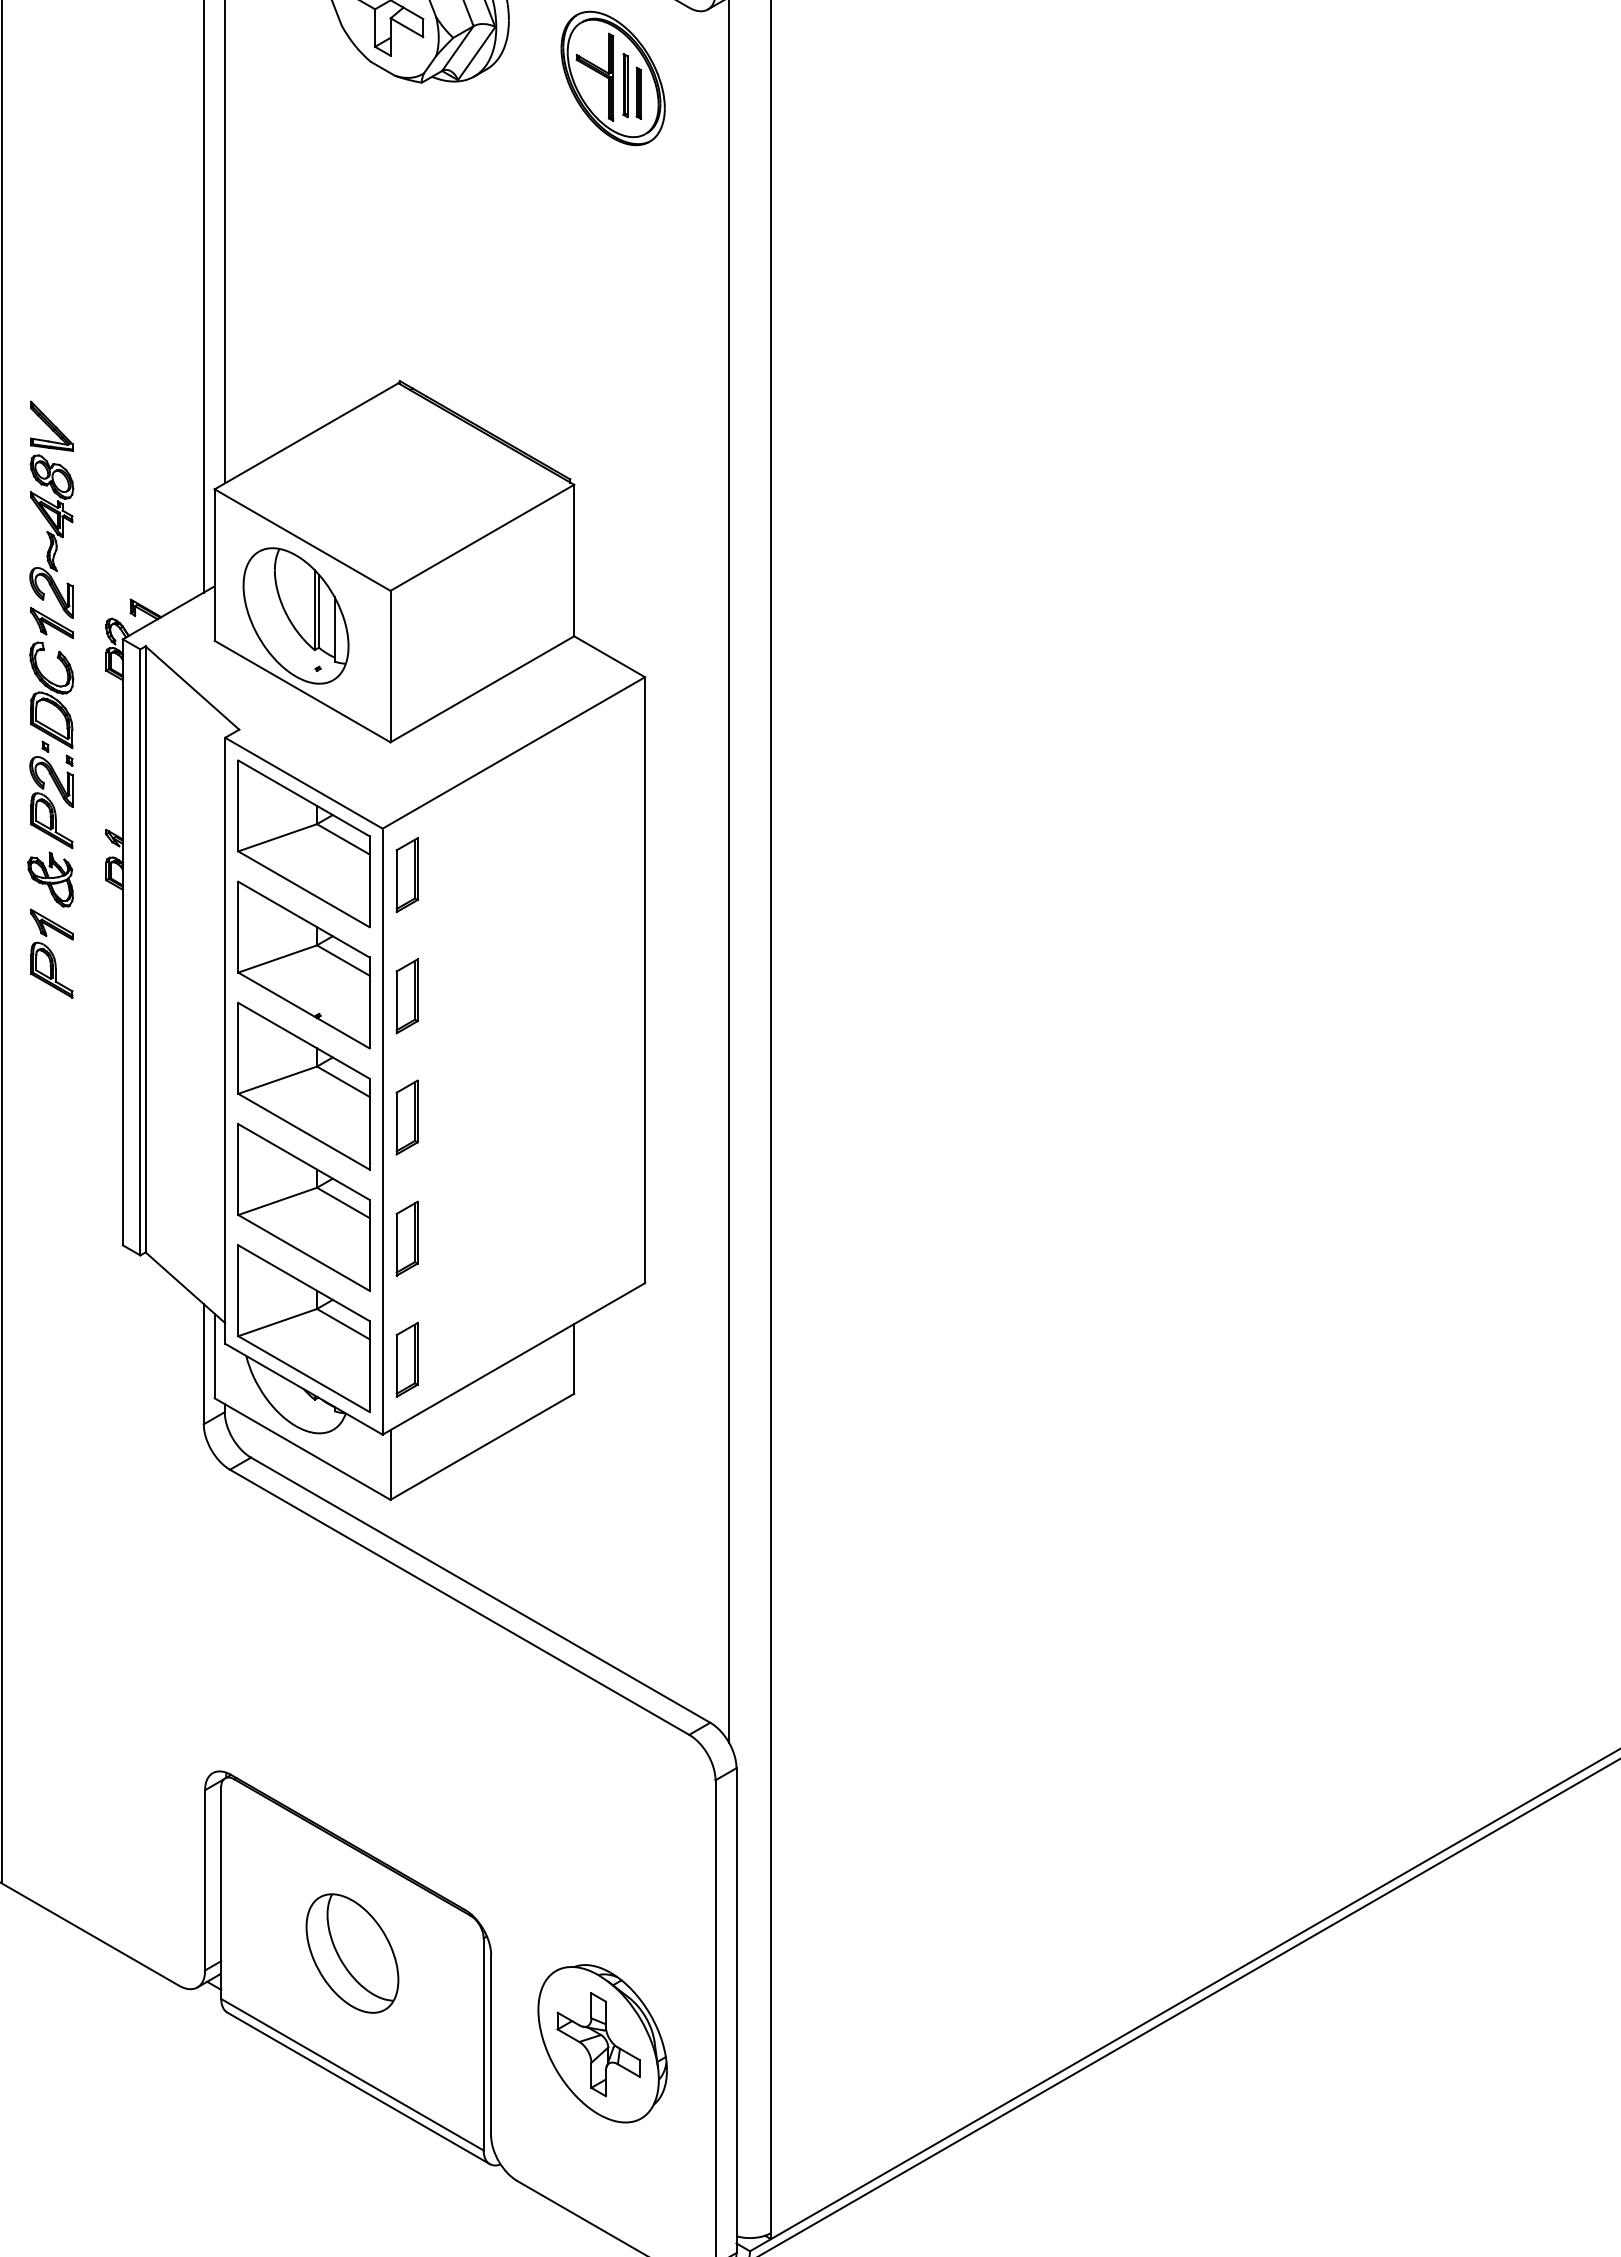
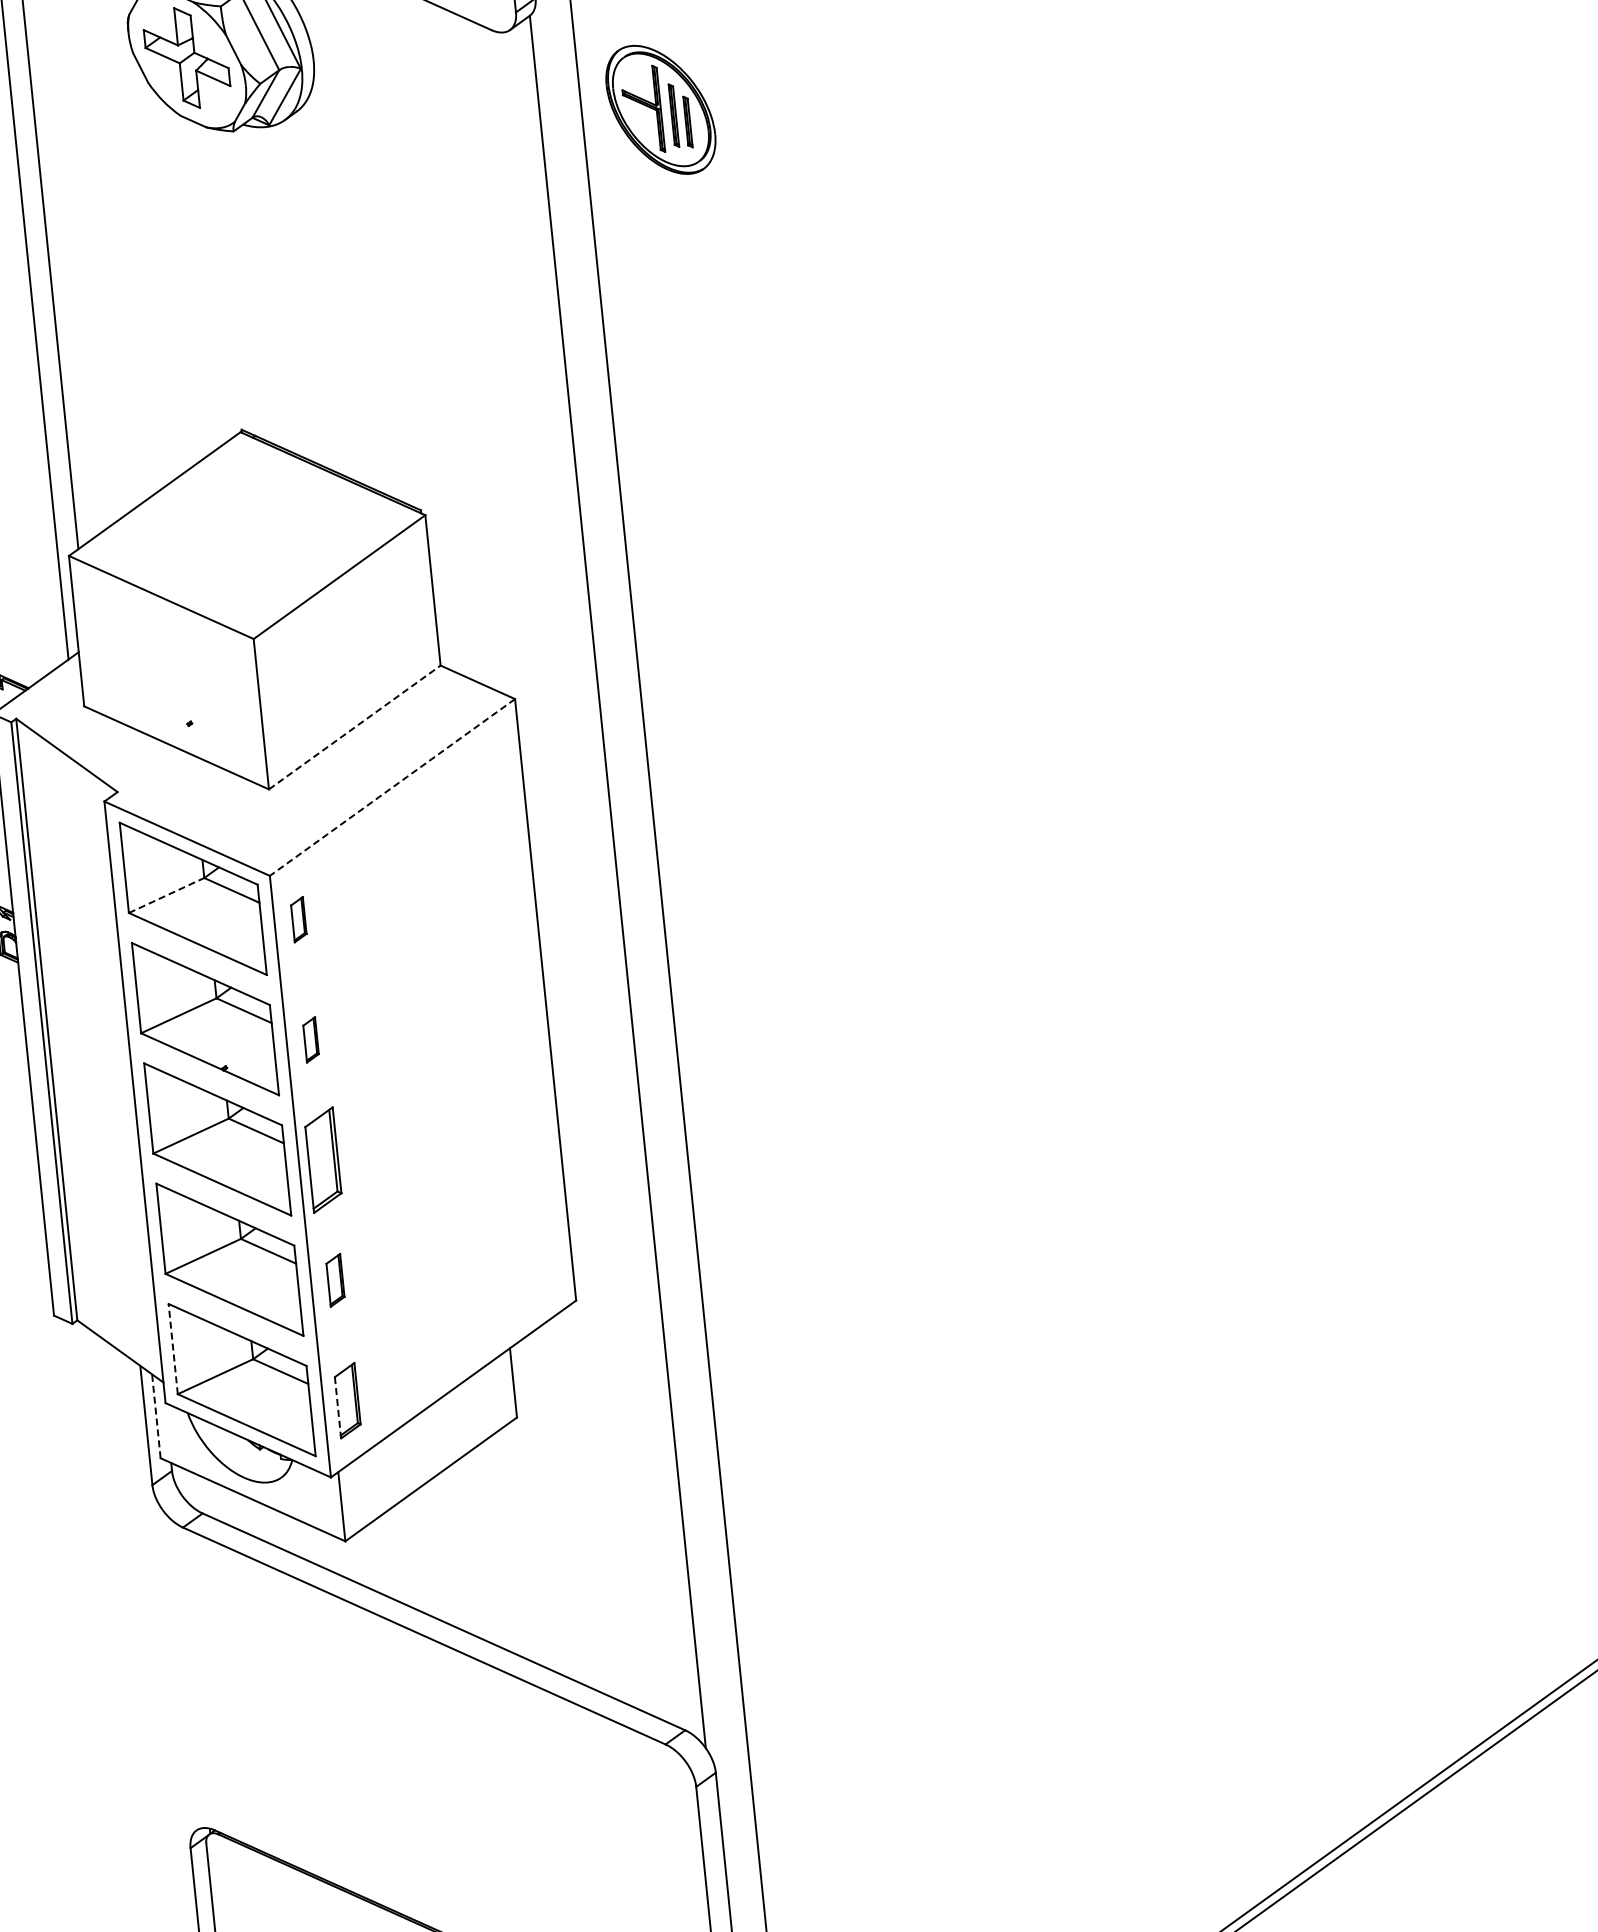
part: (612, 78) -> (660, 109), moved
part: (295, 615) -> (161, 673), removed
line: (482, 689) -> (354, 727), solid -> dashed
line: (513, 753) -> (392, 788), solid -> dashed
line: (277, 837) -> (166, 895), solid -> dashed
part: (406, 875) -> (298, 919), size x0.6
part: (406, 996) -> (310, 1040), size x0.6
part: (406, 1117) -> (322, 1160), size x1.4
part: (406, 1238) -> (334, 1280), size x0.7
line: (238, 1290) -> (173, 1348), solid -> dashed
line: (214, 1355) -> (156, 1415), solid -> dashed
line: (396, 1365) -> (337, 1407), solid -> dashed

